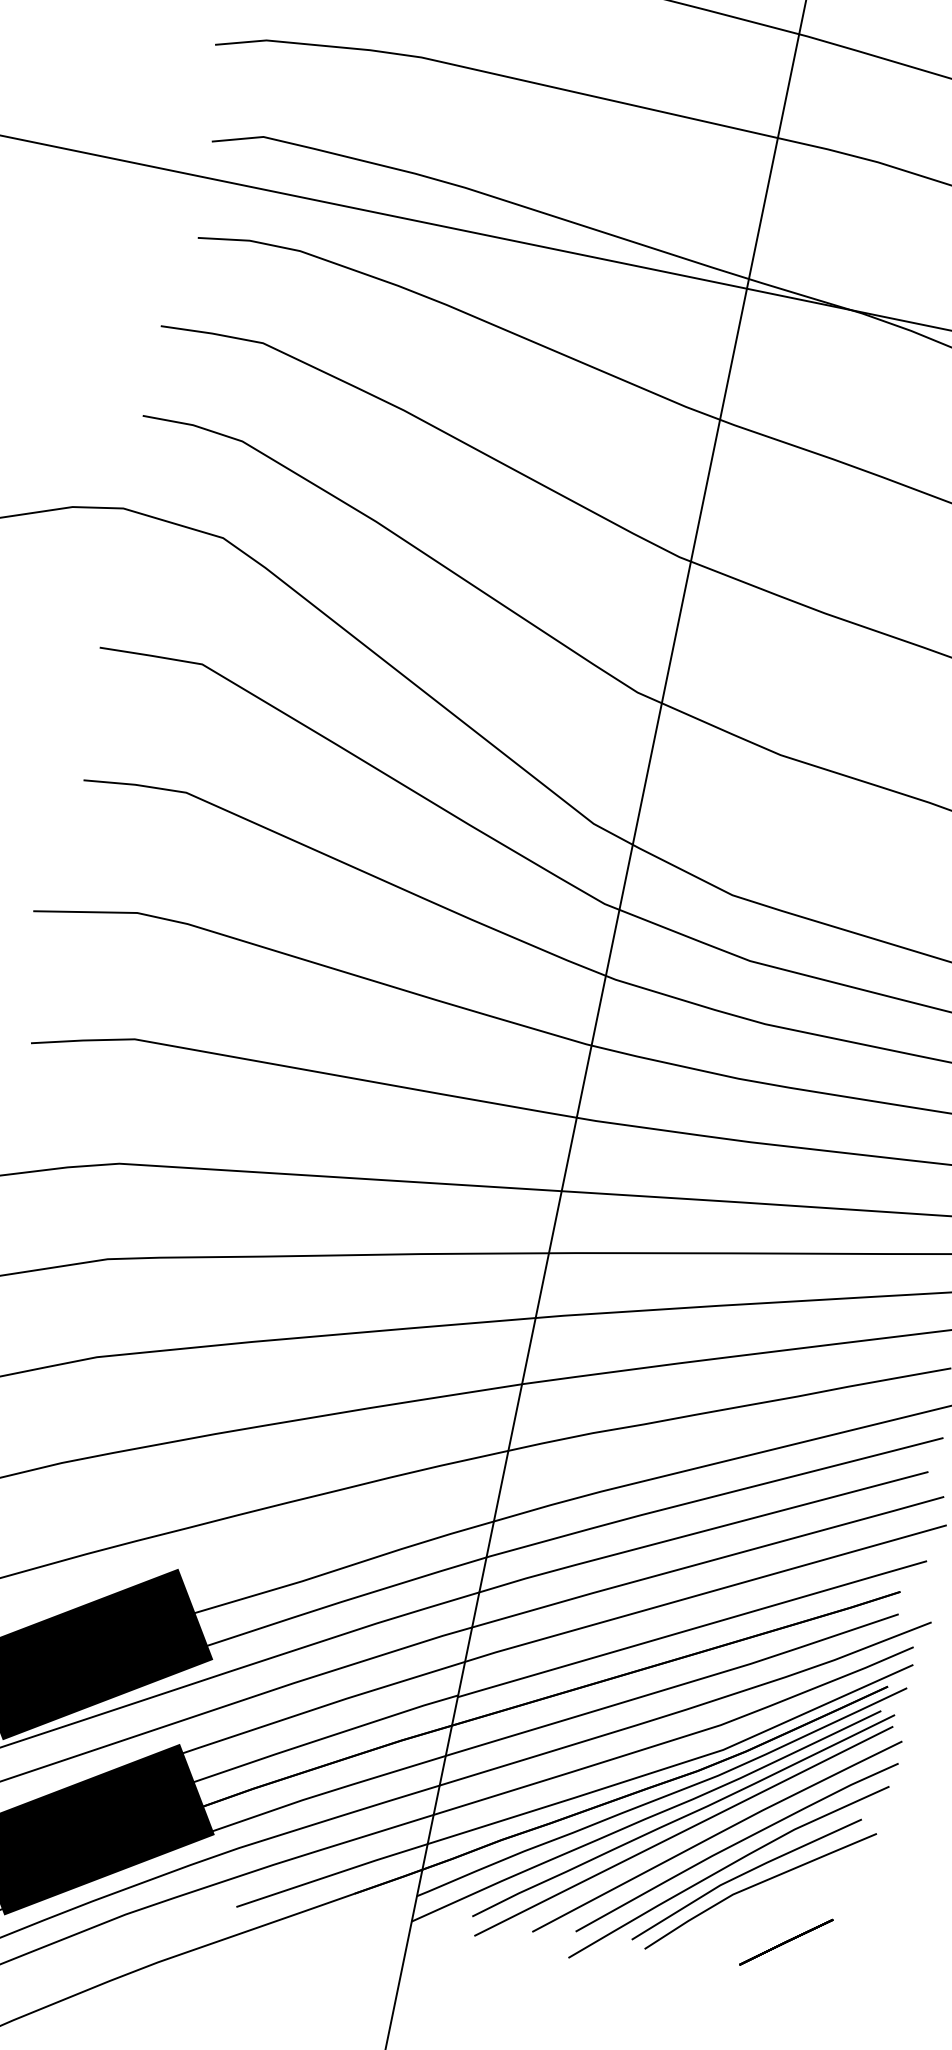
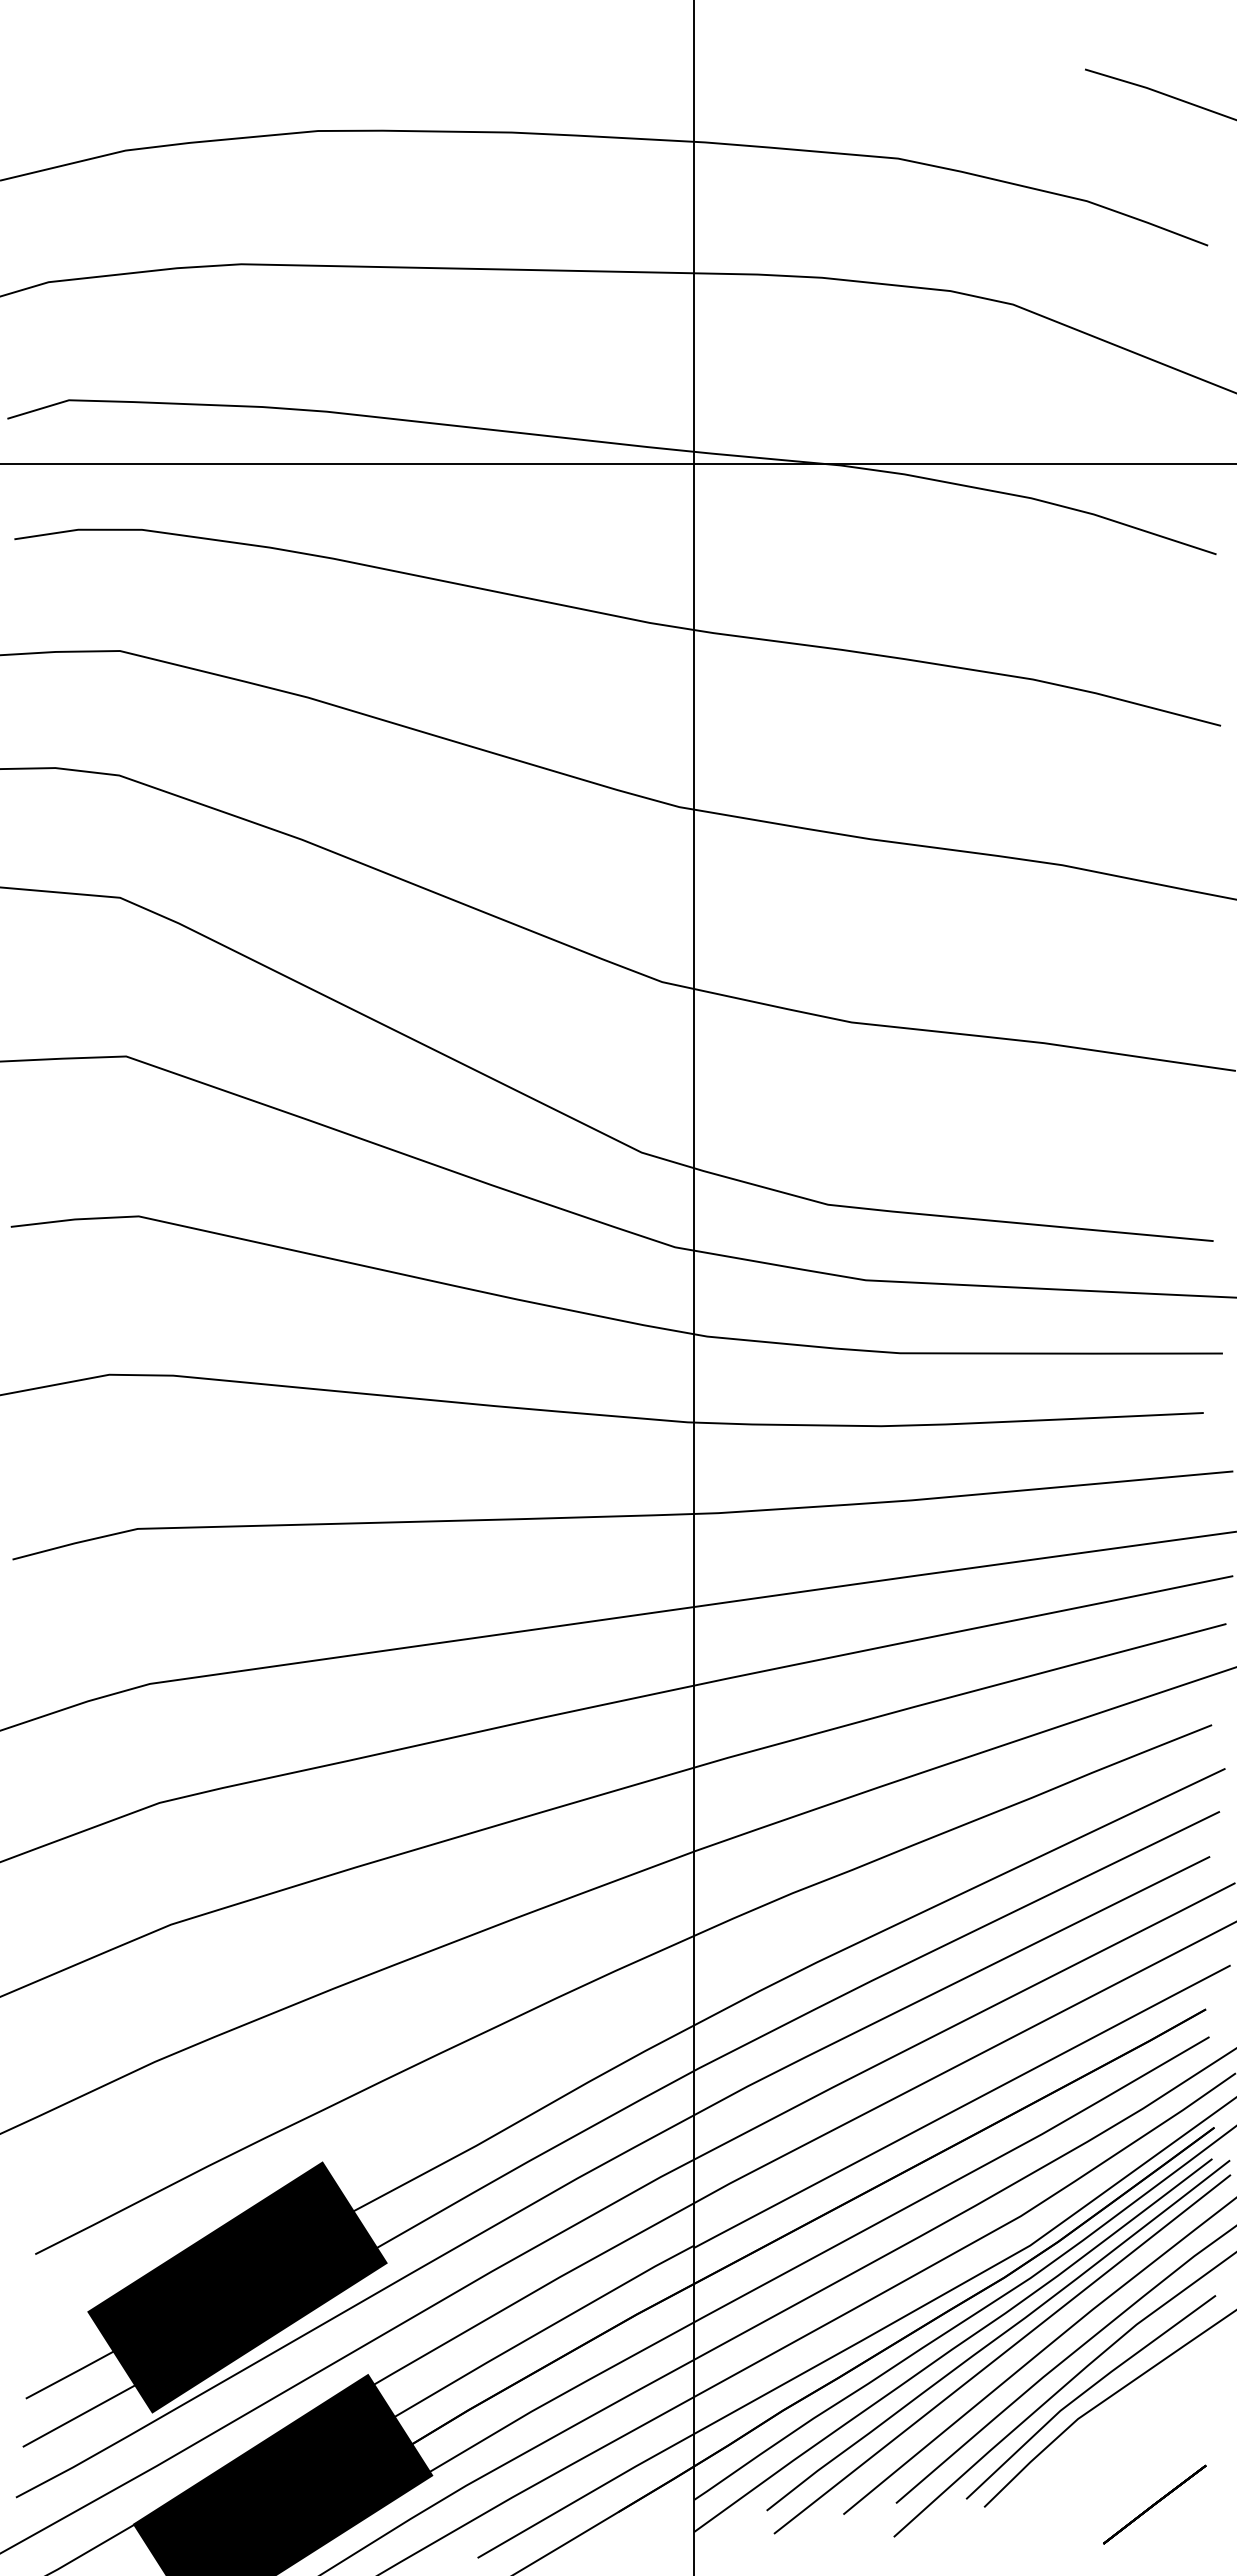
line: (786, 1942) -> (1154, 2504), moved

